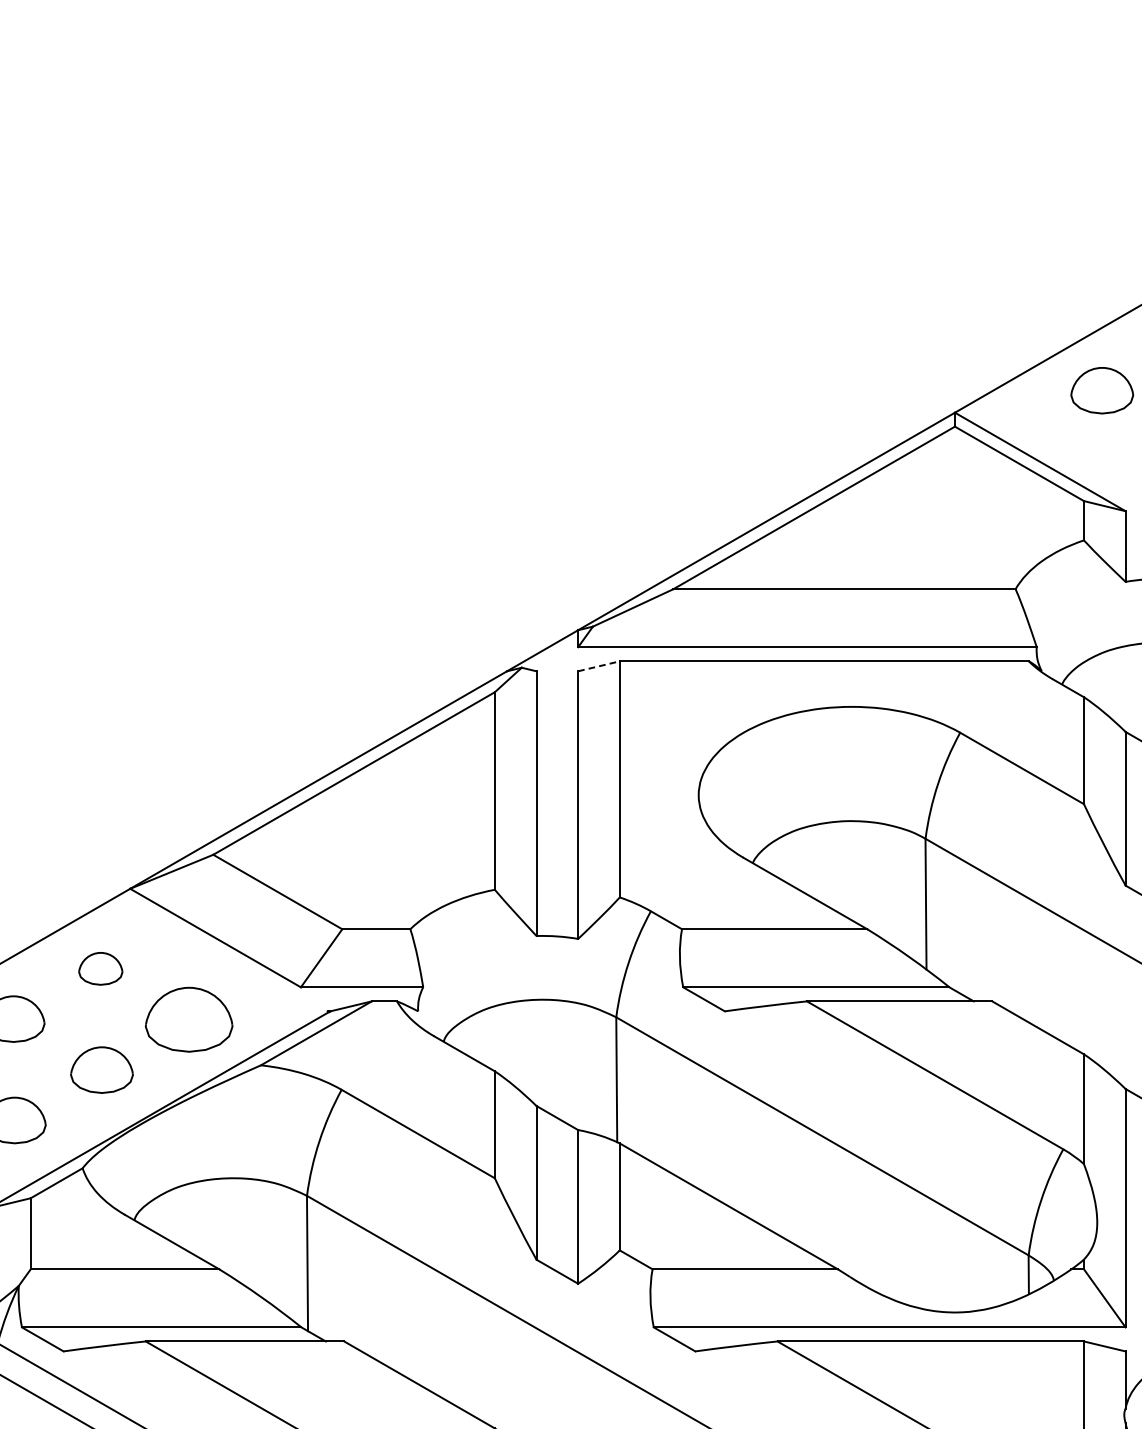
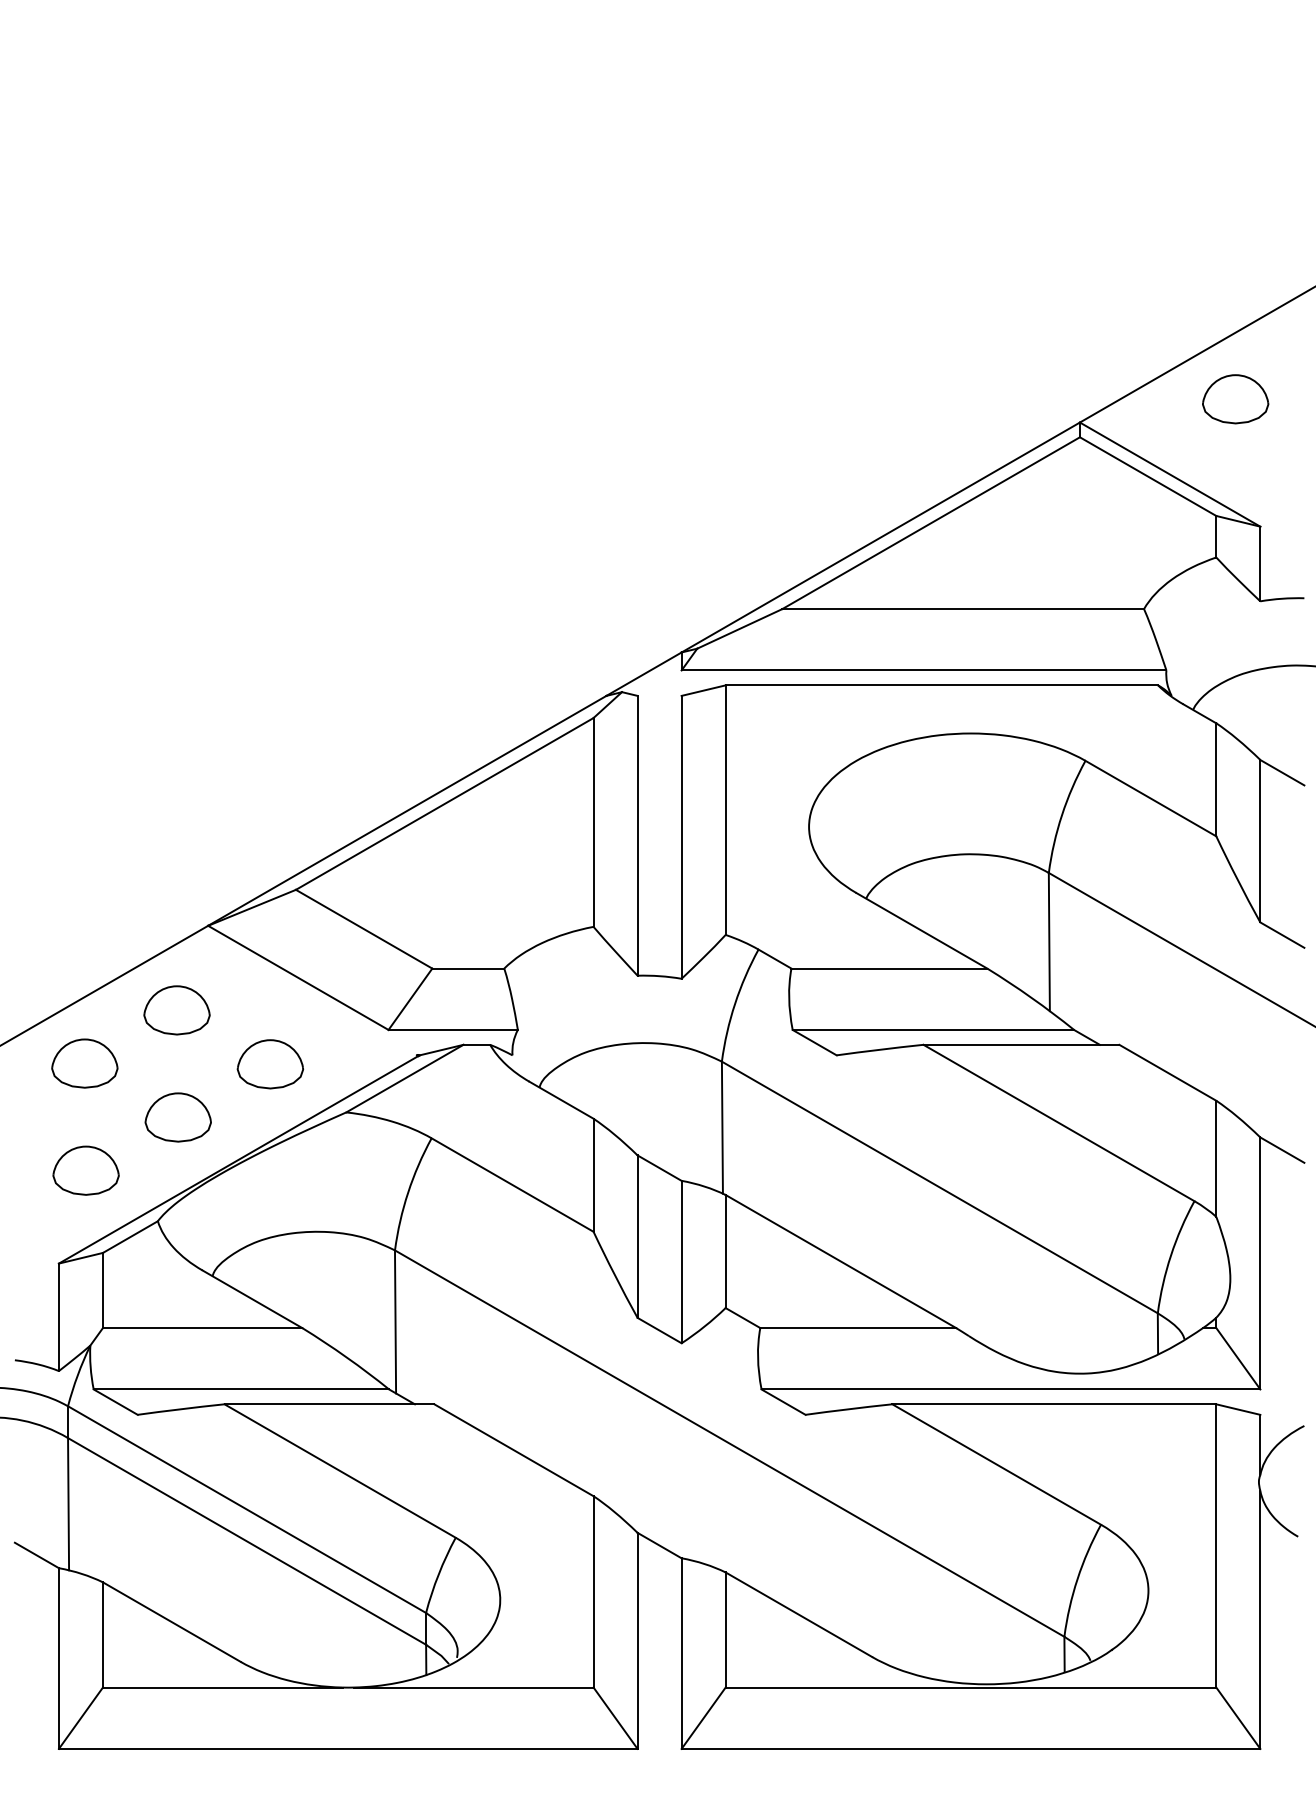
line: (598, 666) -> (703, 690), dashed -> solid
part: (100, 968) -> (176, 1010), size x1.43
part: (189, 1020) -> (270, 1064), size x0.71

